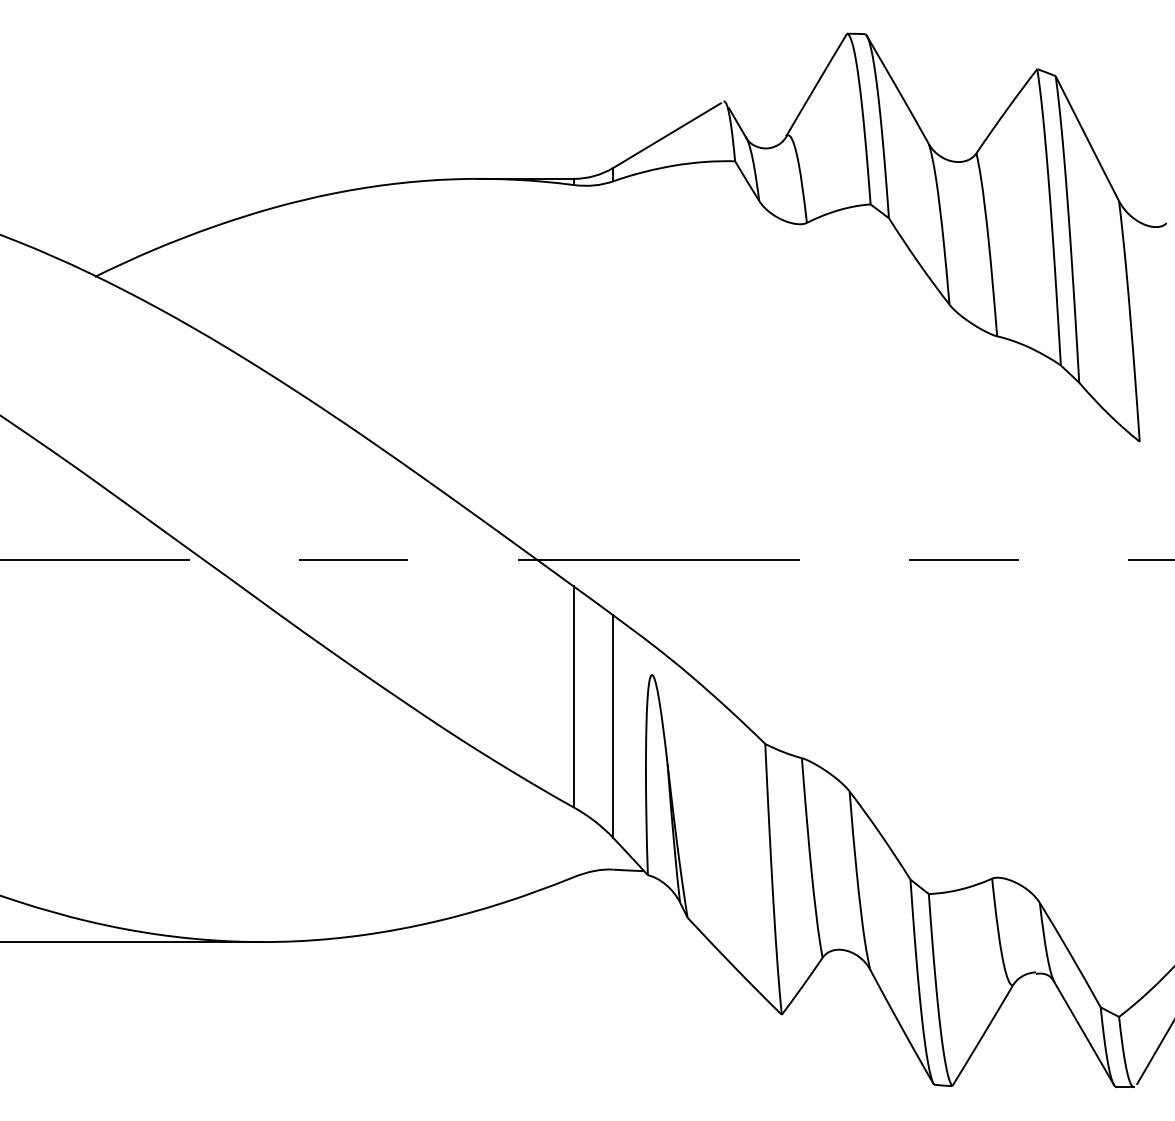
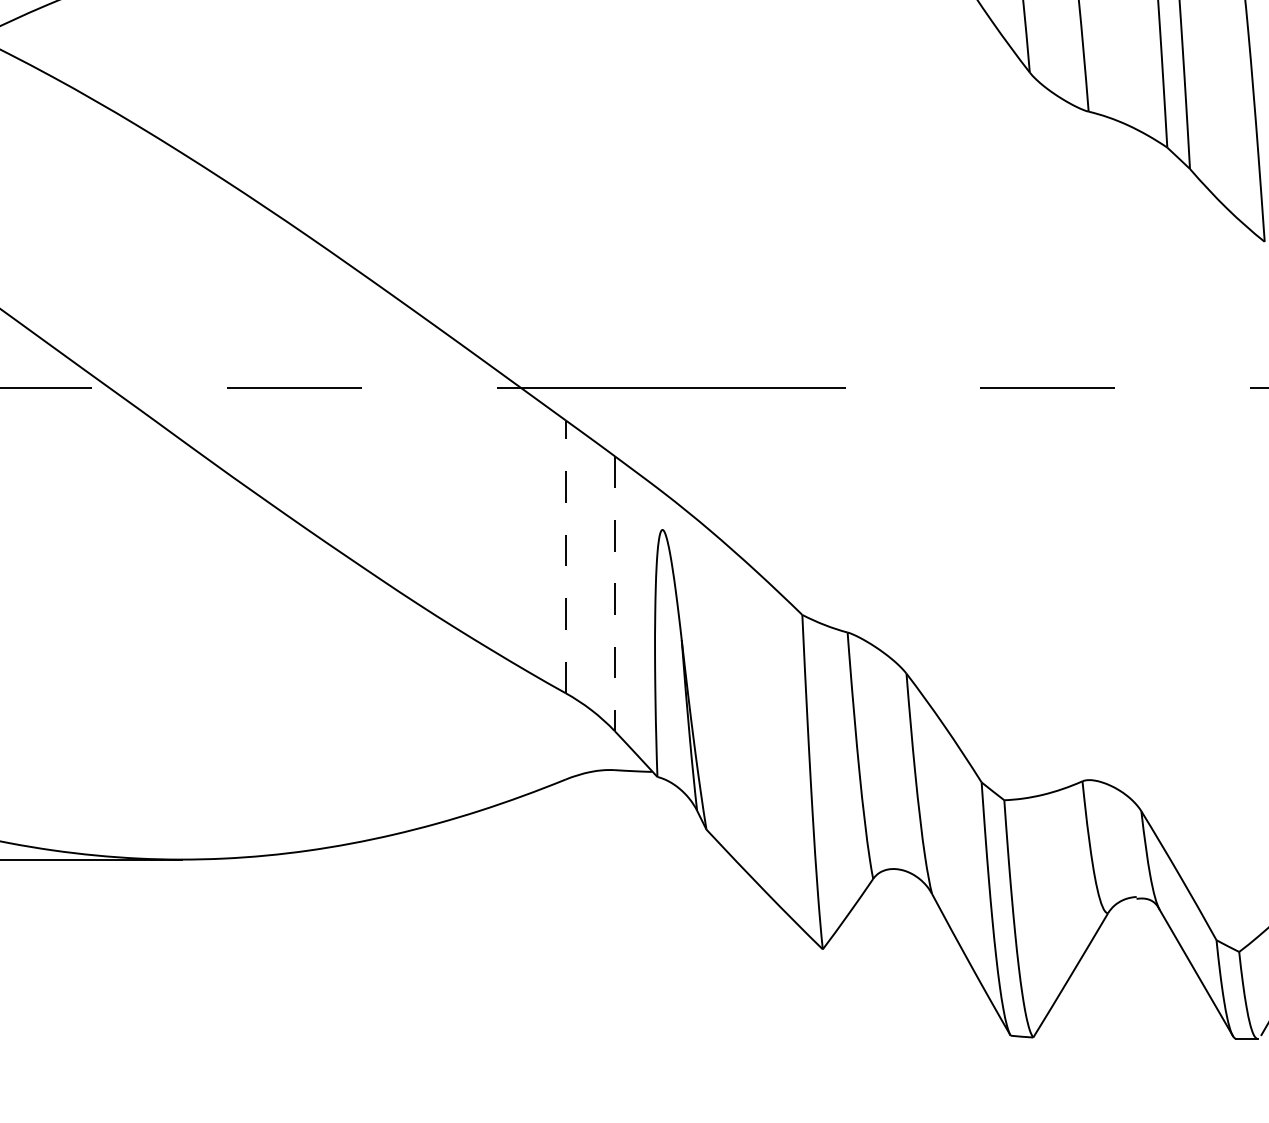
line: (573, 696) -> (565, 556), solid -> dashed
line: (613, 727) -> (614, 594), solid -> dashed

